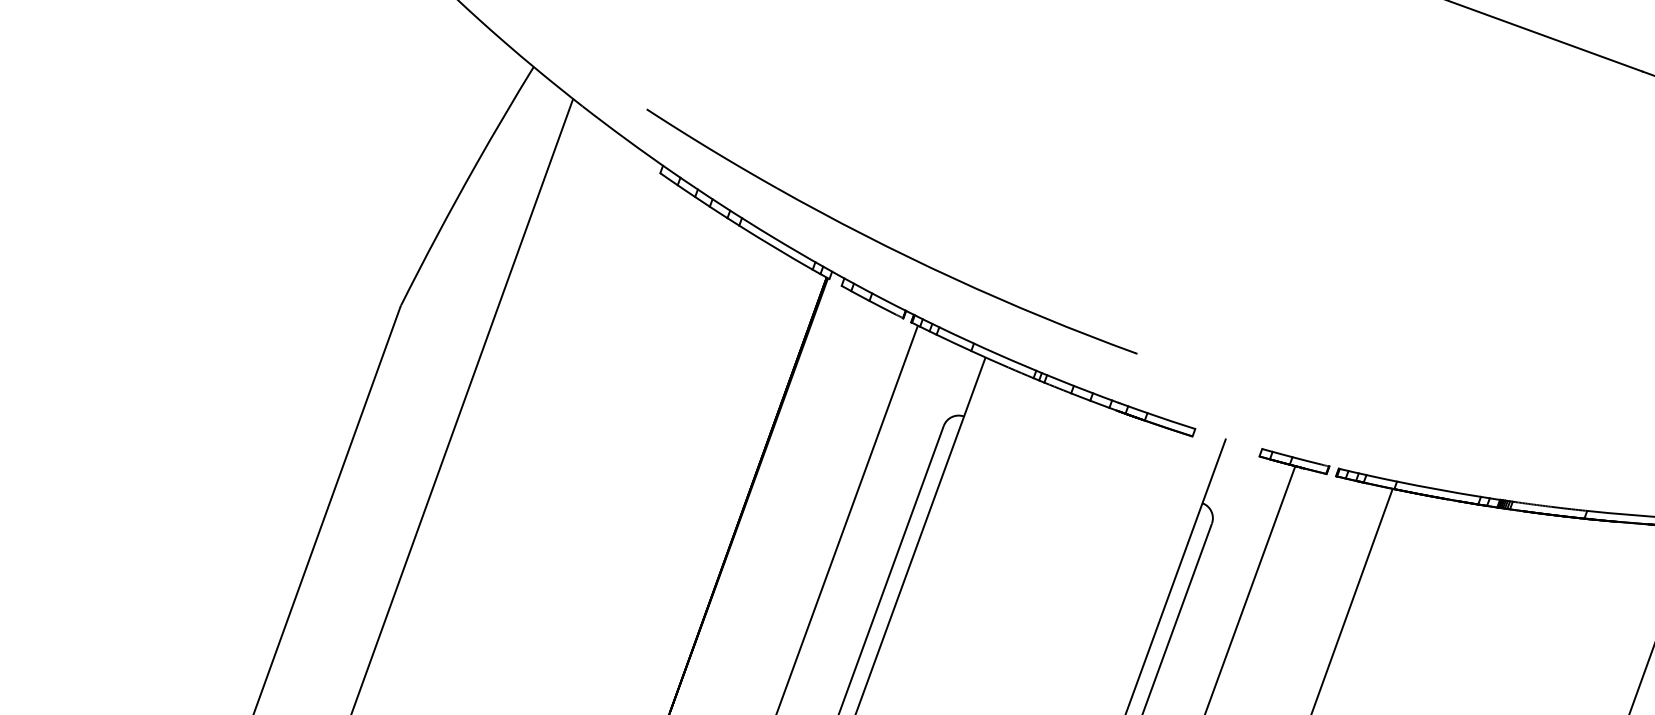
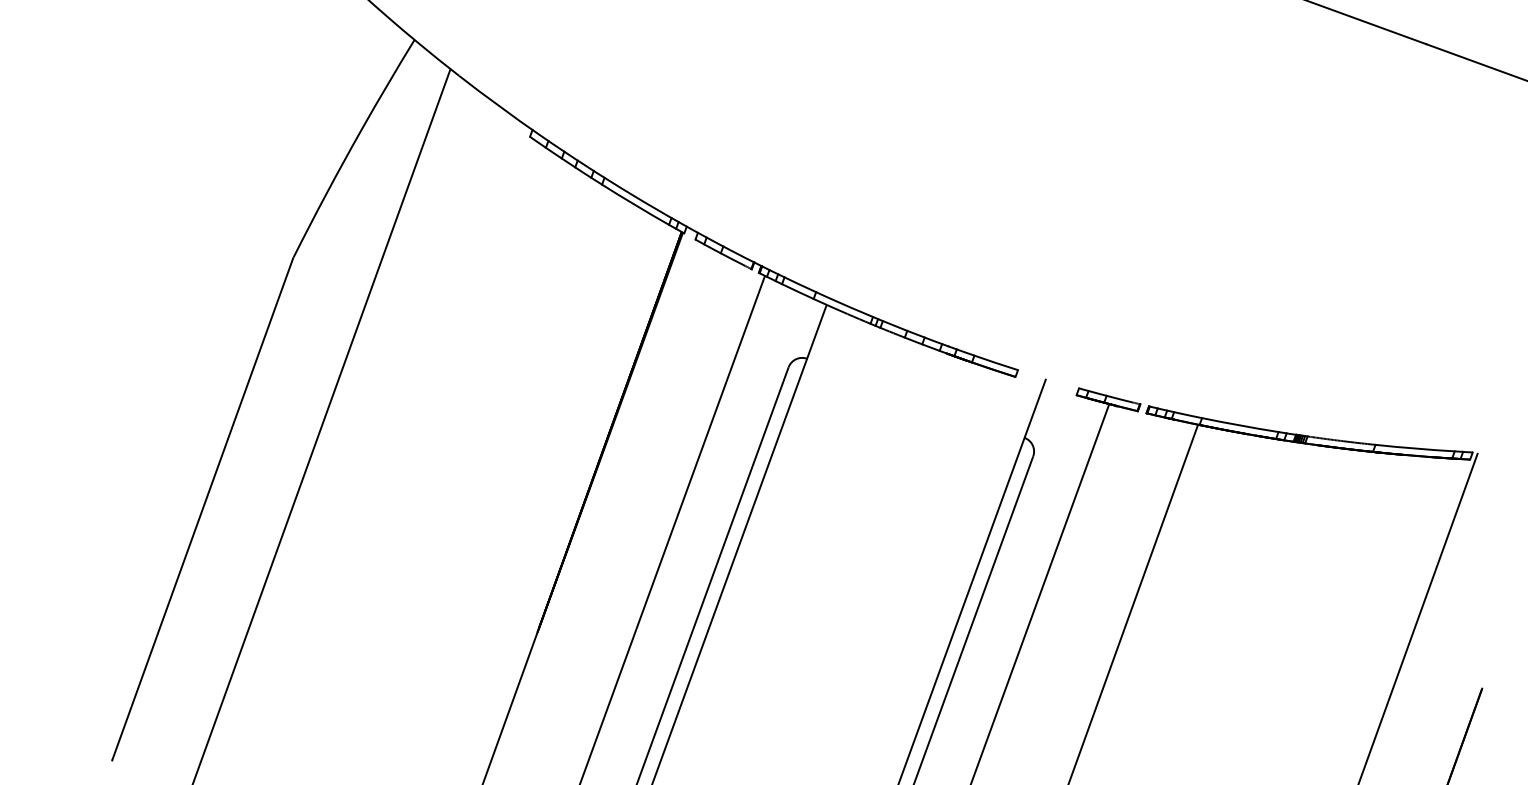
part: (886, 245) -> (736, 202), removed

